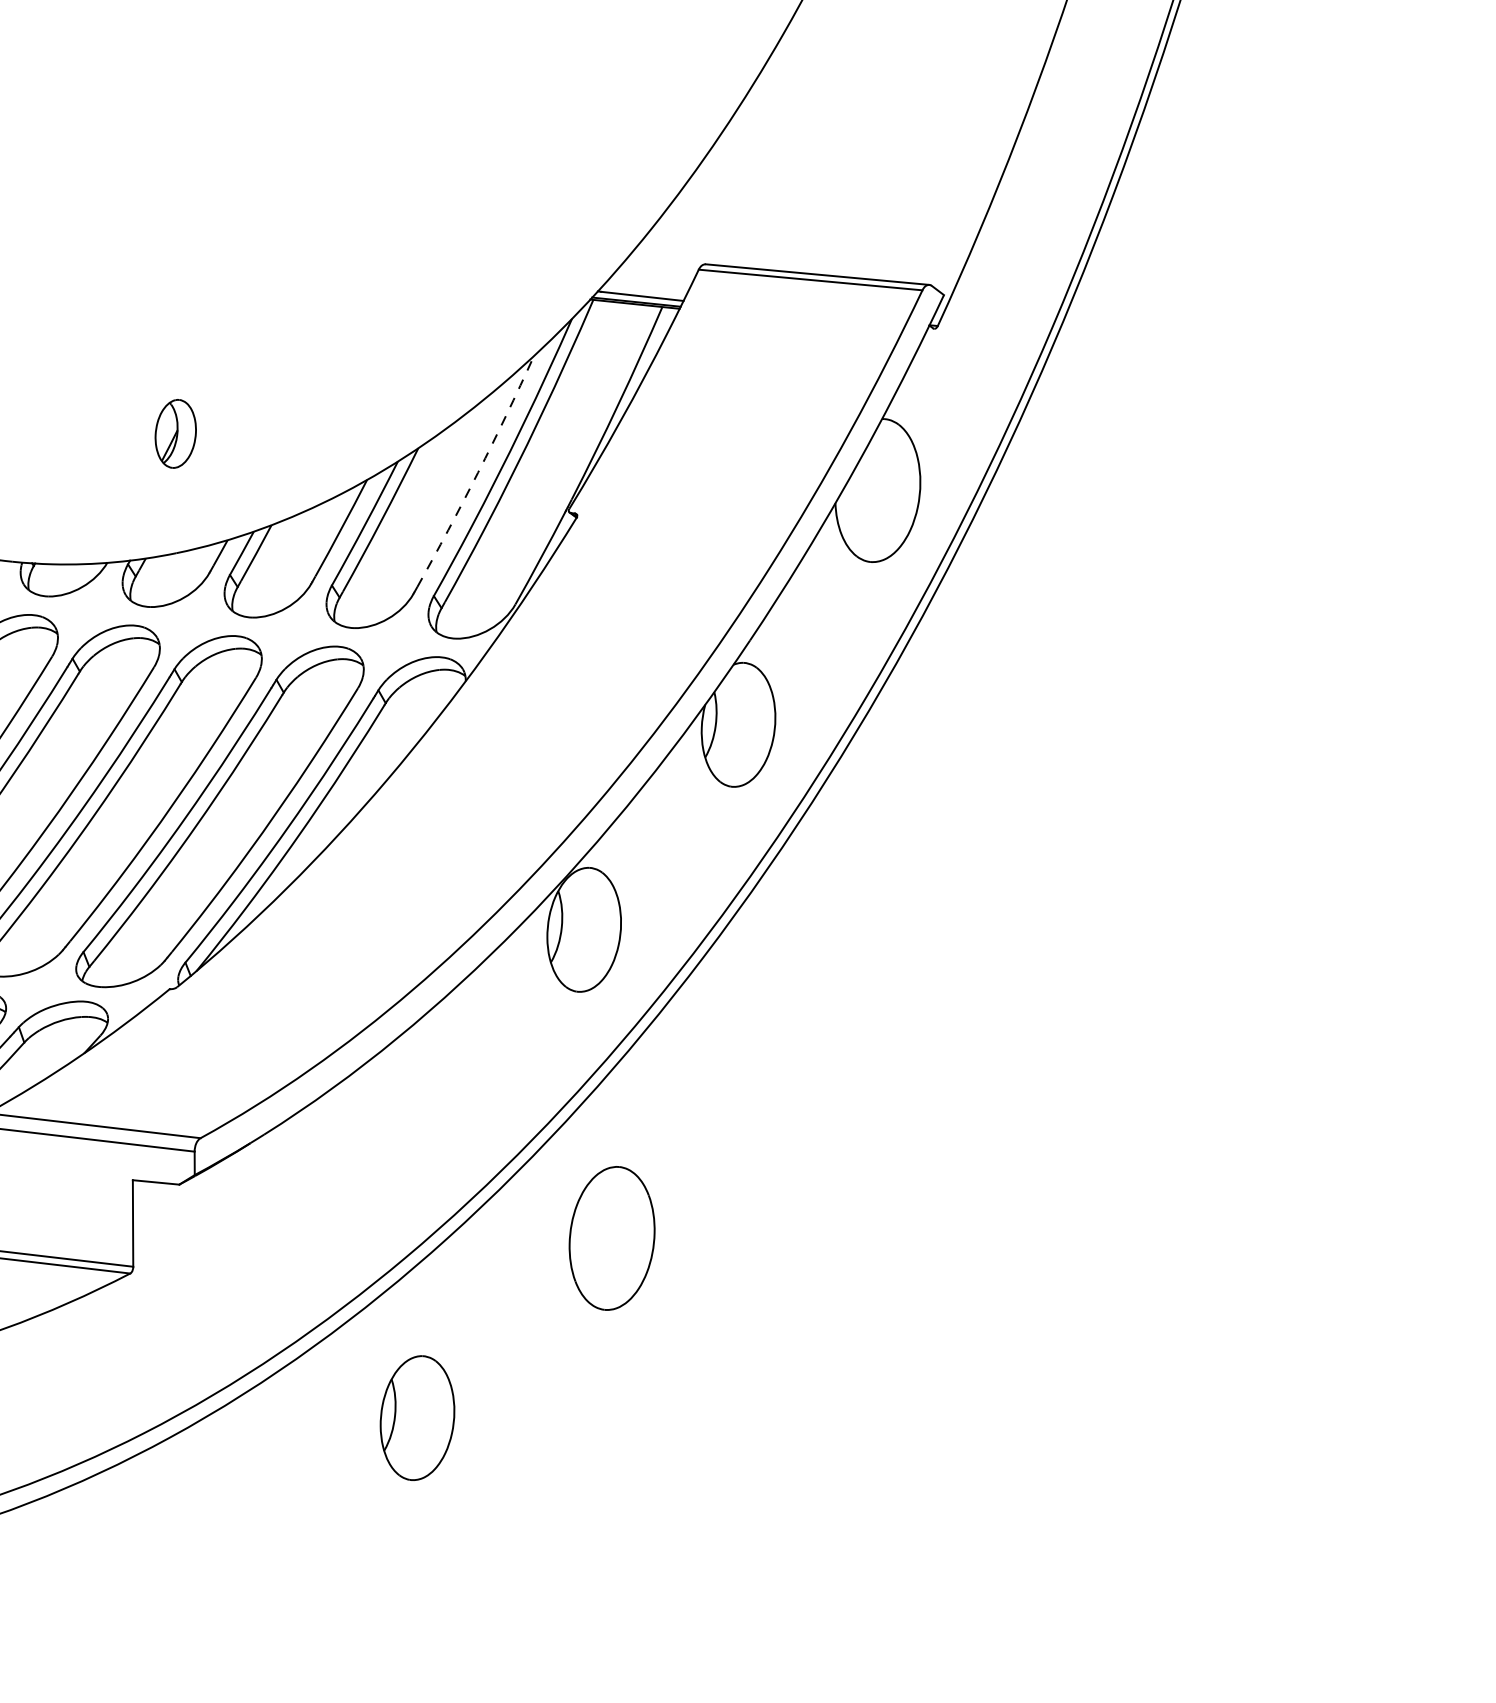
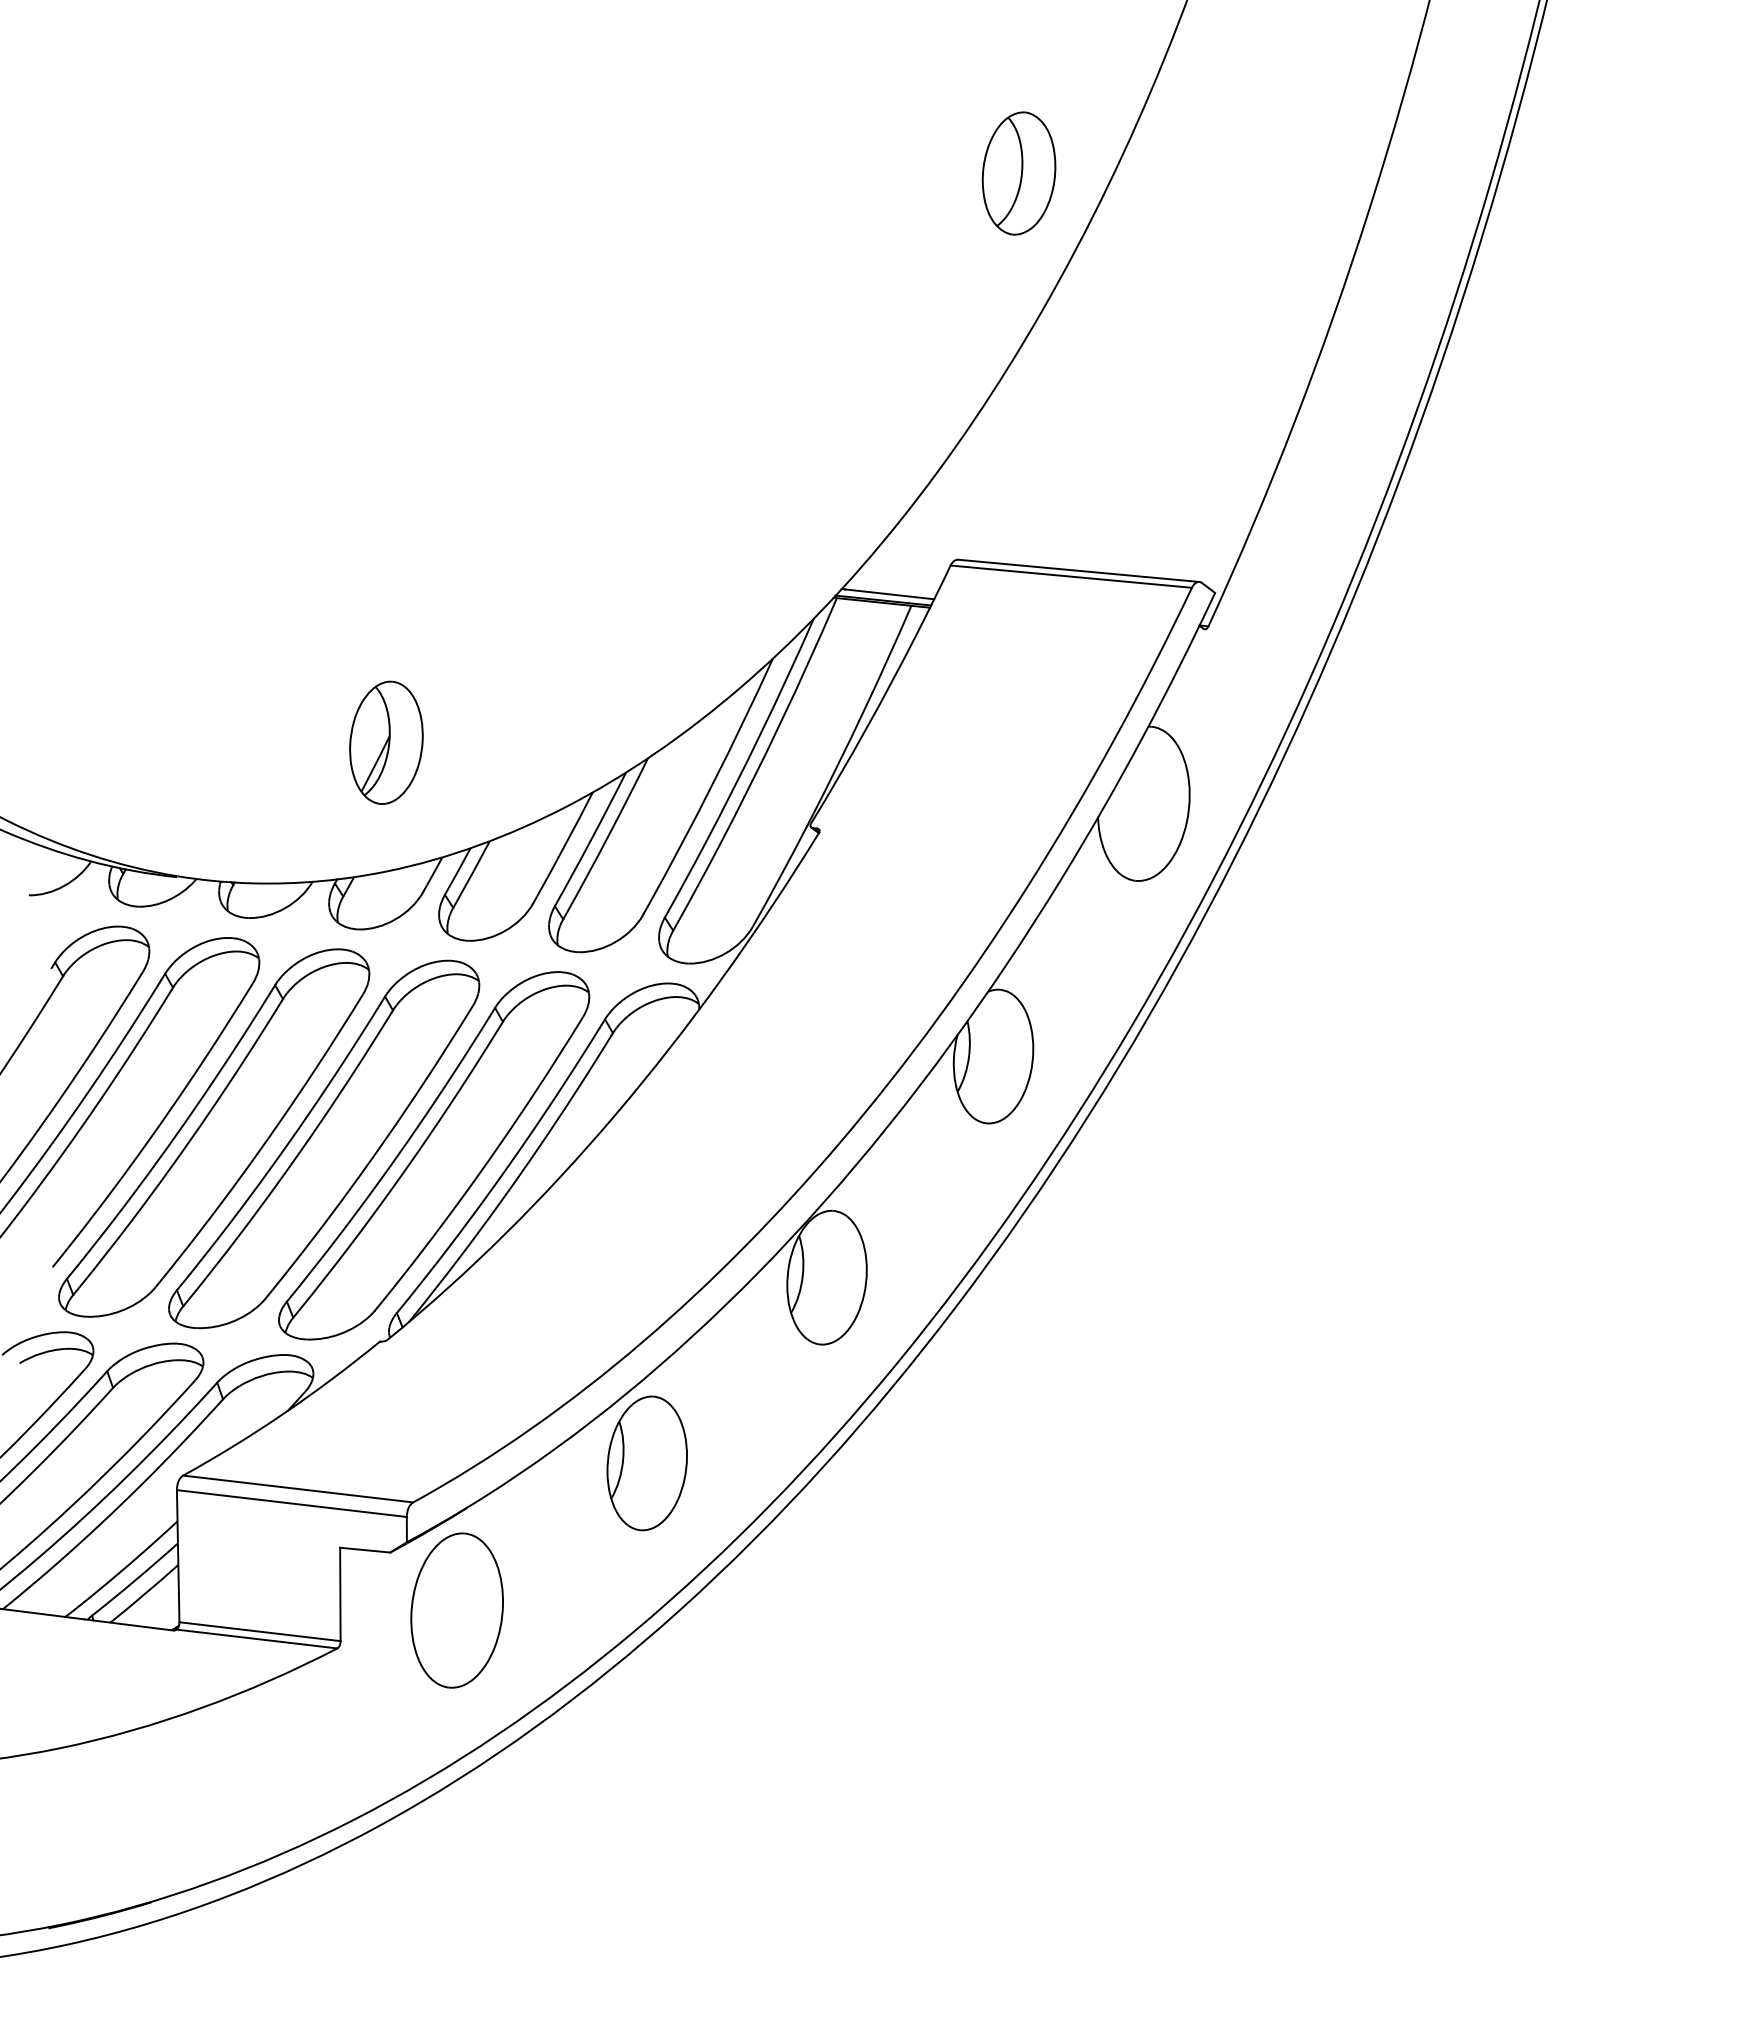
part: (175, 433) -> (386, 742), size x1.67
arc: (478, 472) -> (712, 784), dashed -> solid
part: (611, 1238) -> (456, 1610), moved
part: (416, 1418) -> (646, 1463), moved

